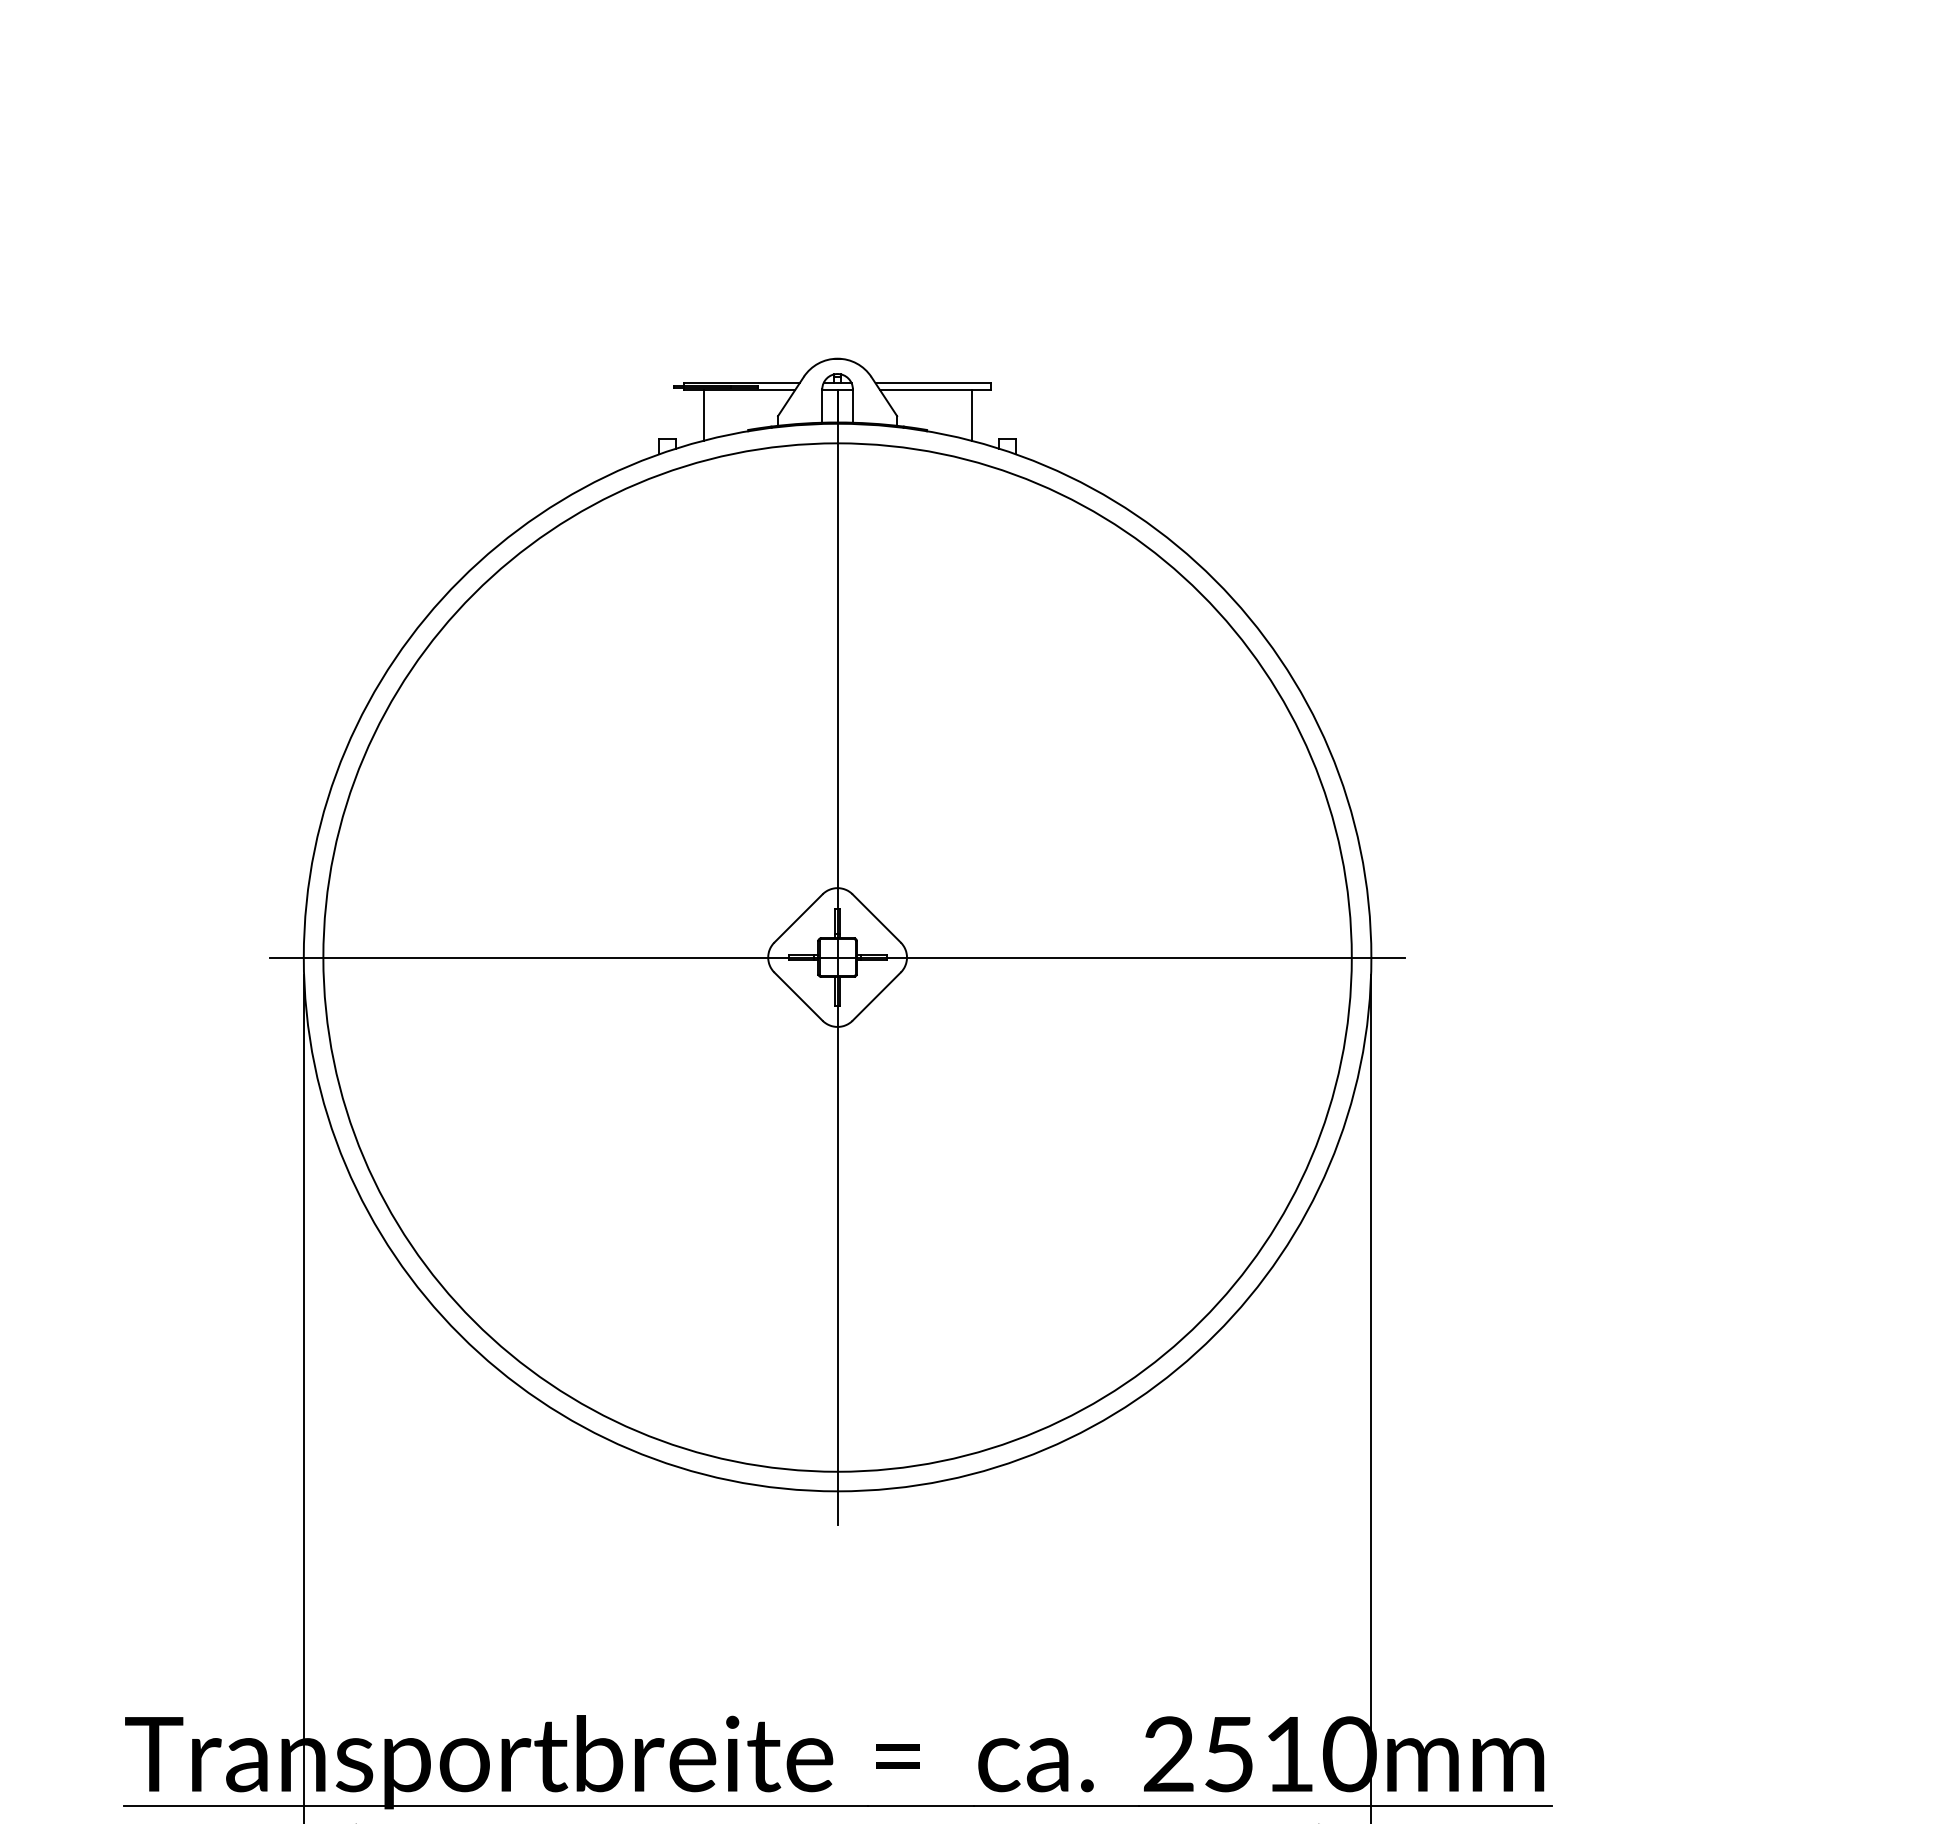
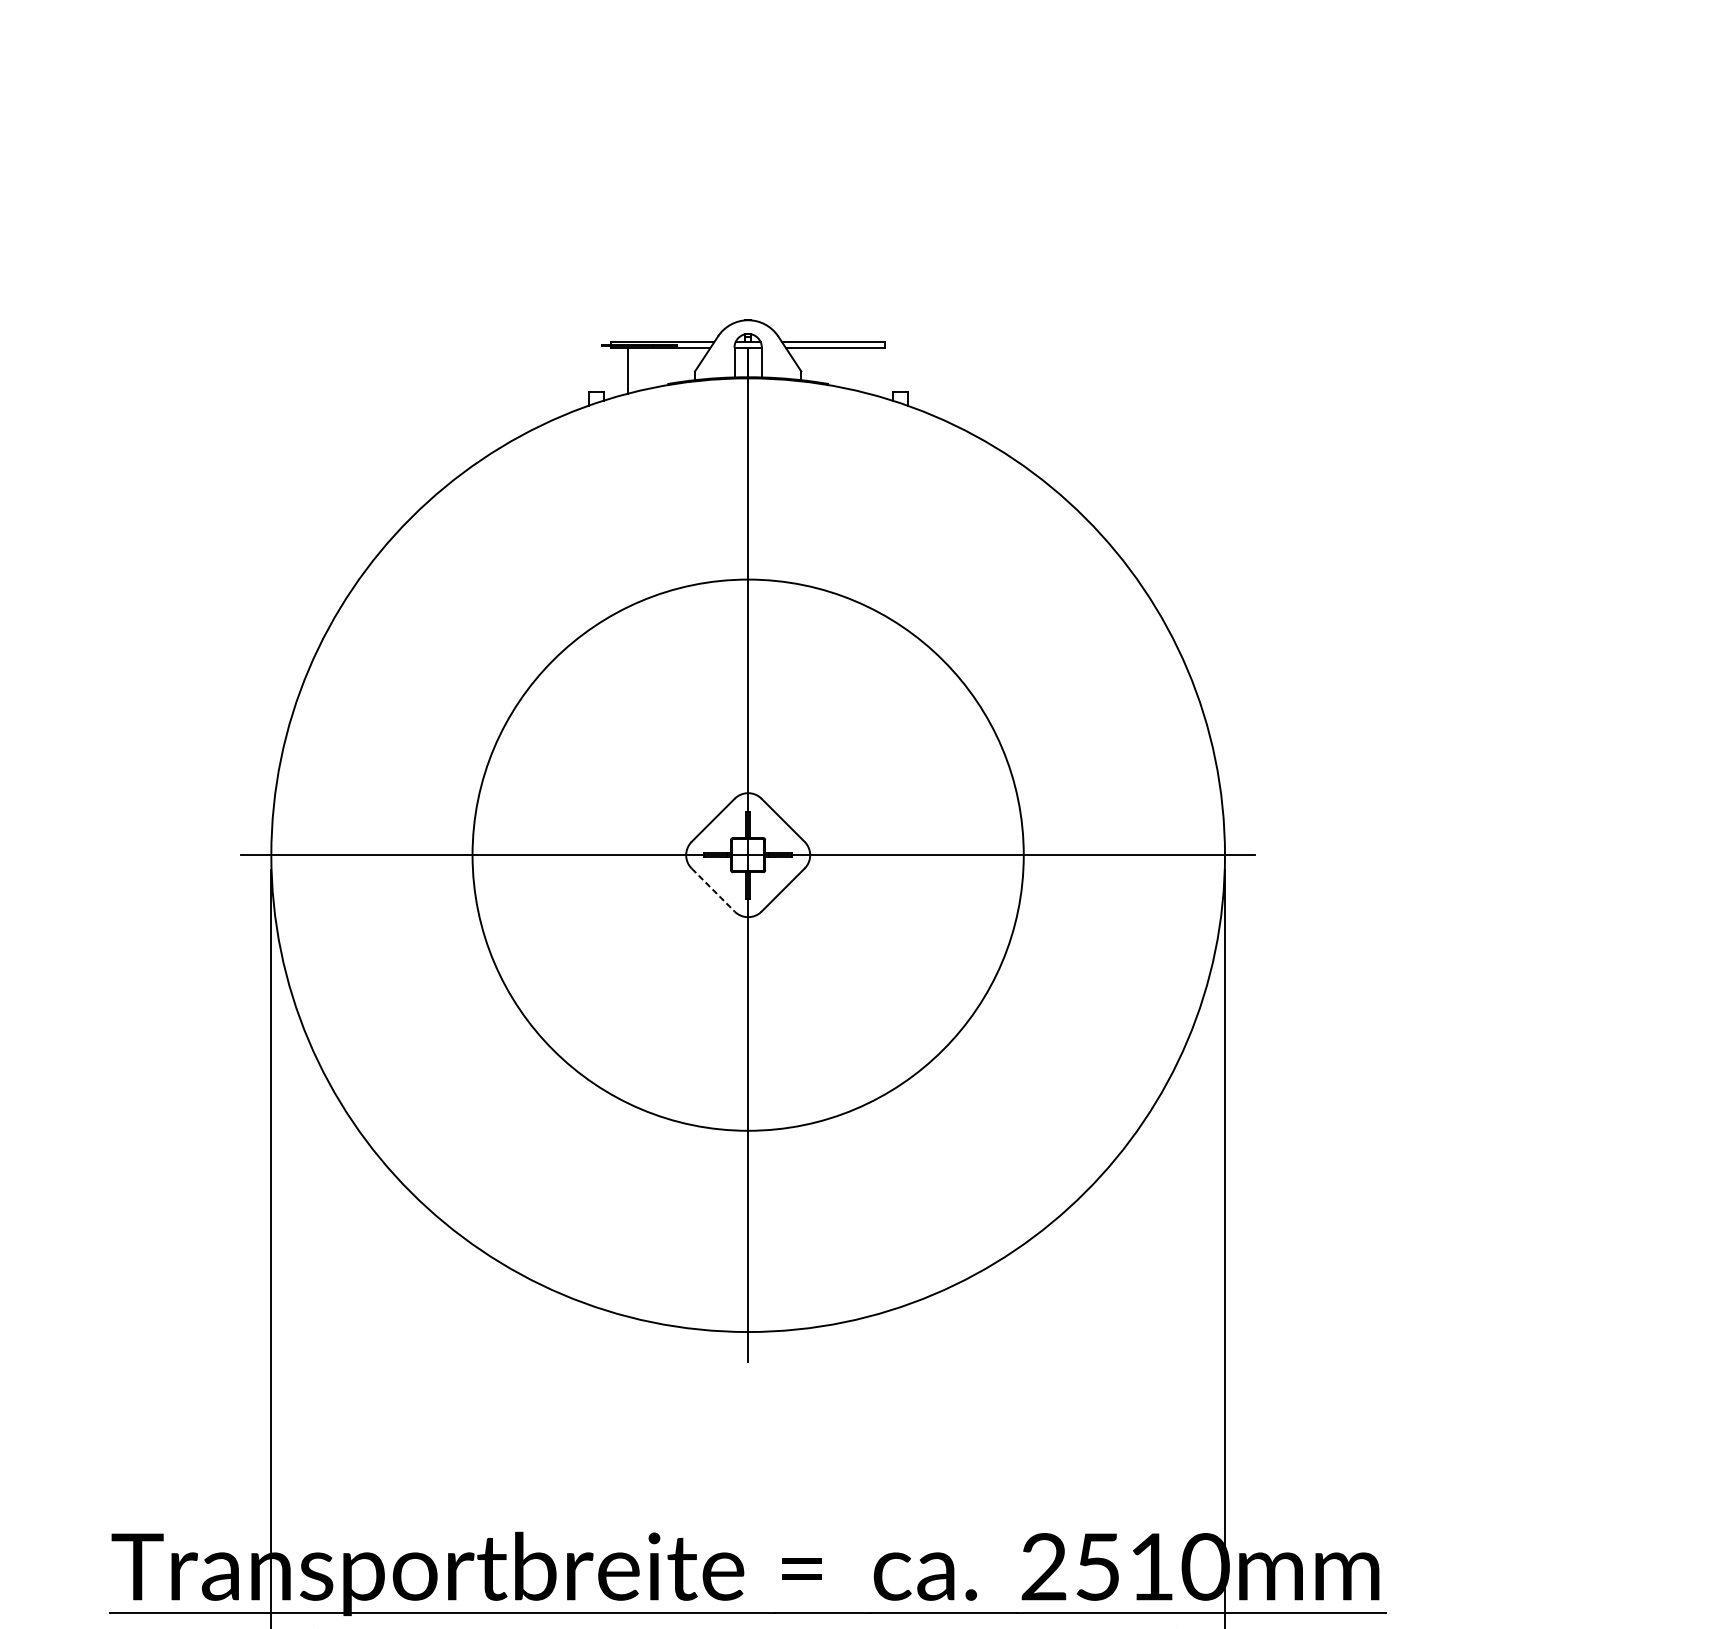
line: (971, 415) -> (867, 370), removed
circle: (837, 957) -> (748, 855), size x0.6
line: (798, 997) -> (713, 890), solid -> dashed

